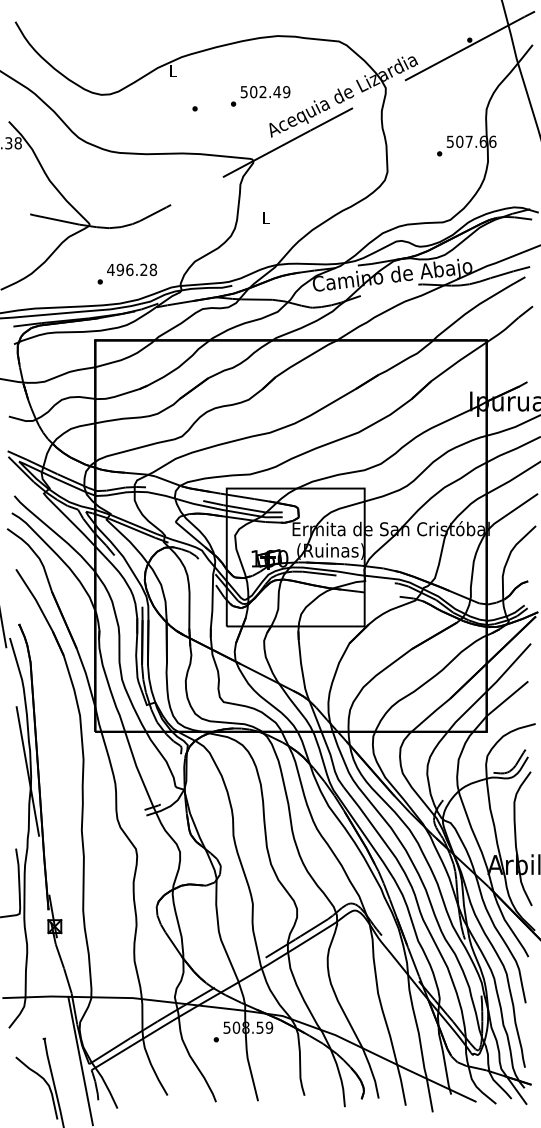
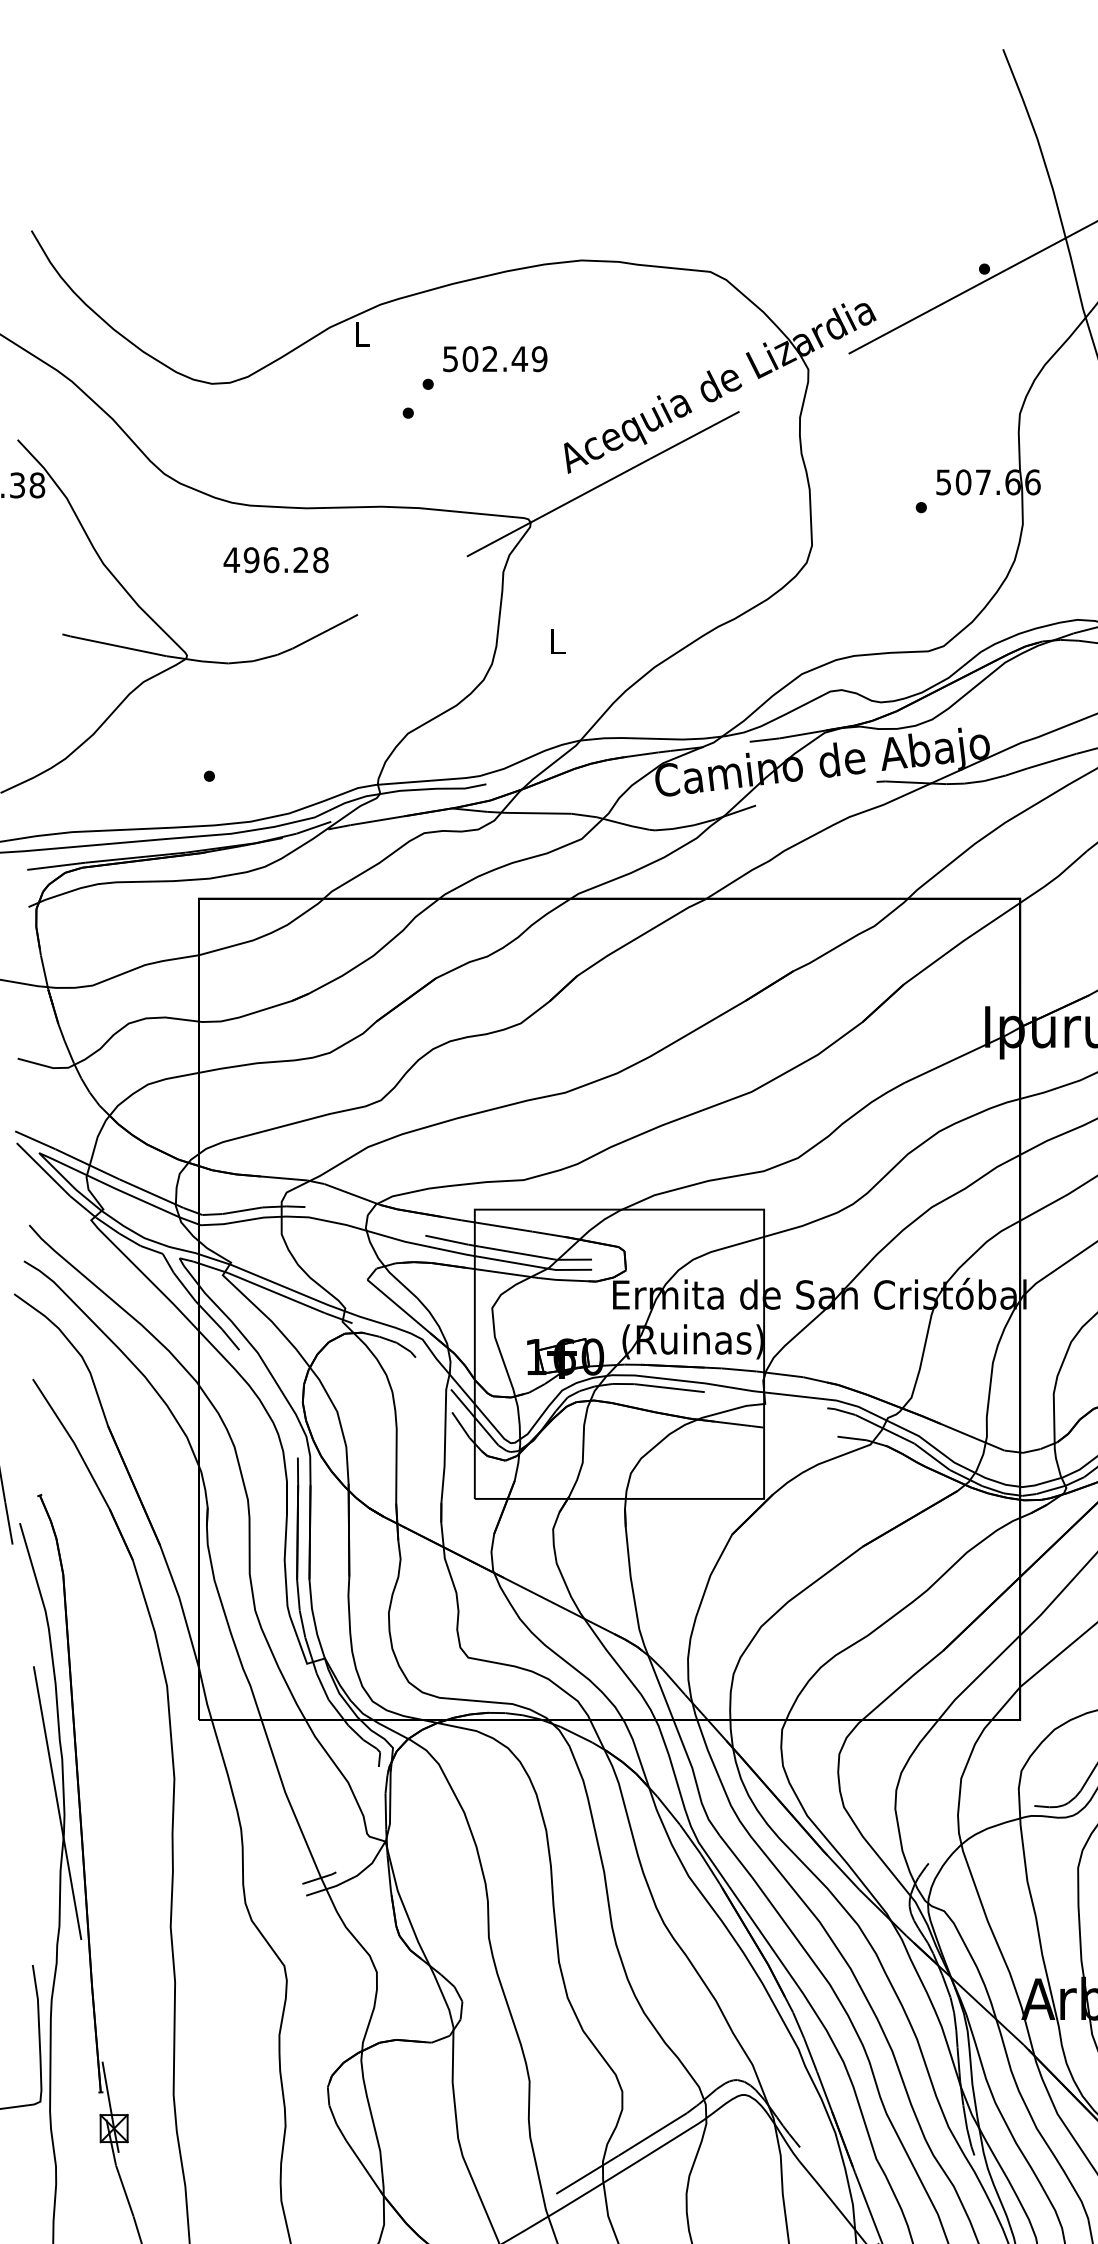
text: (260, 96) -> (484, 368), moved
text: (132, 269) -> (277, 559), moved

